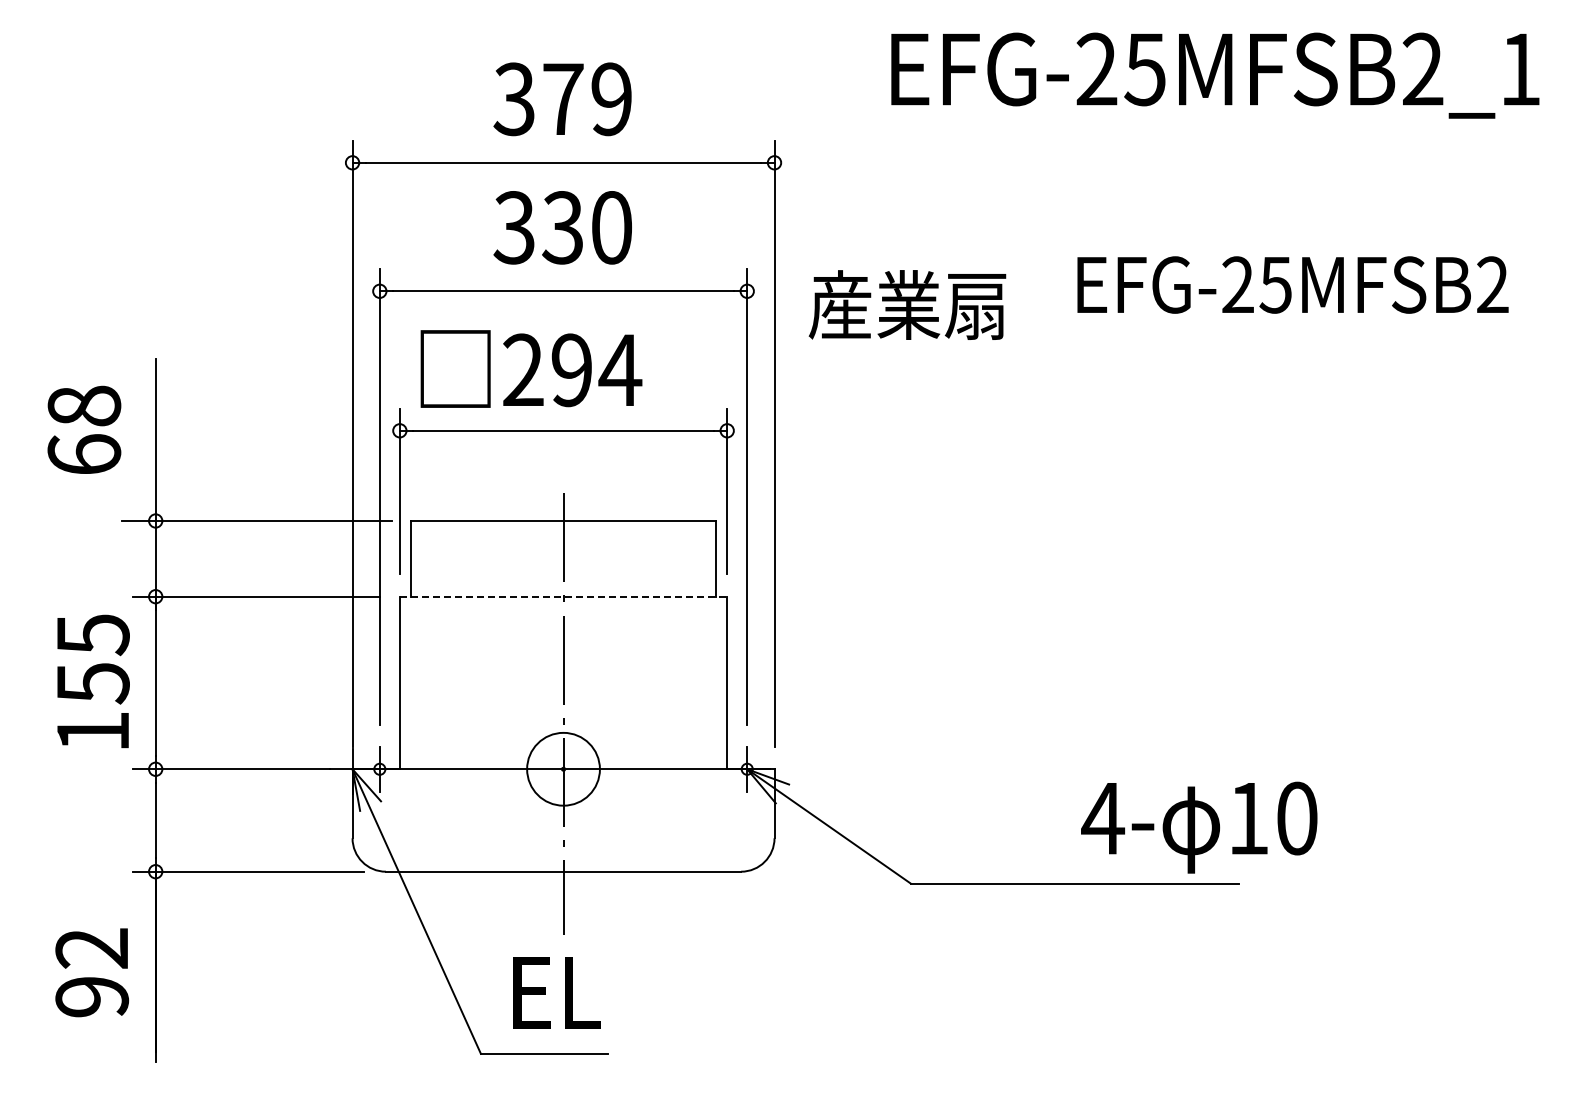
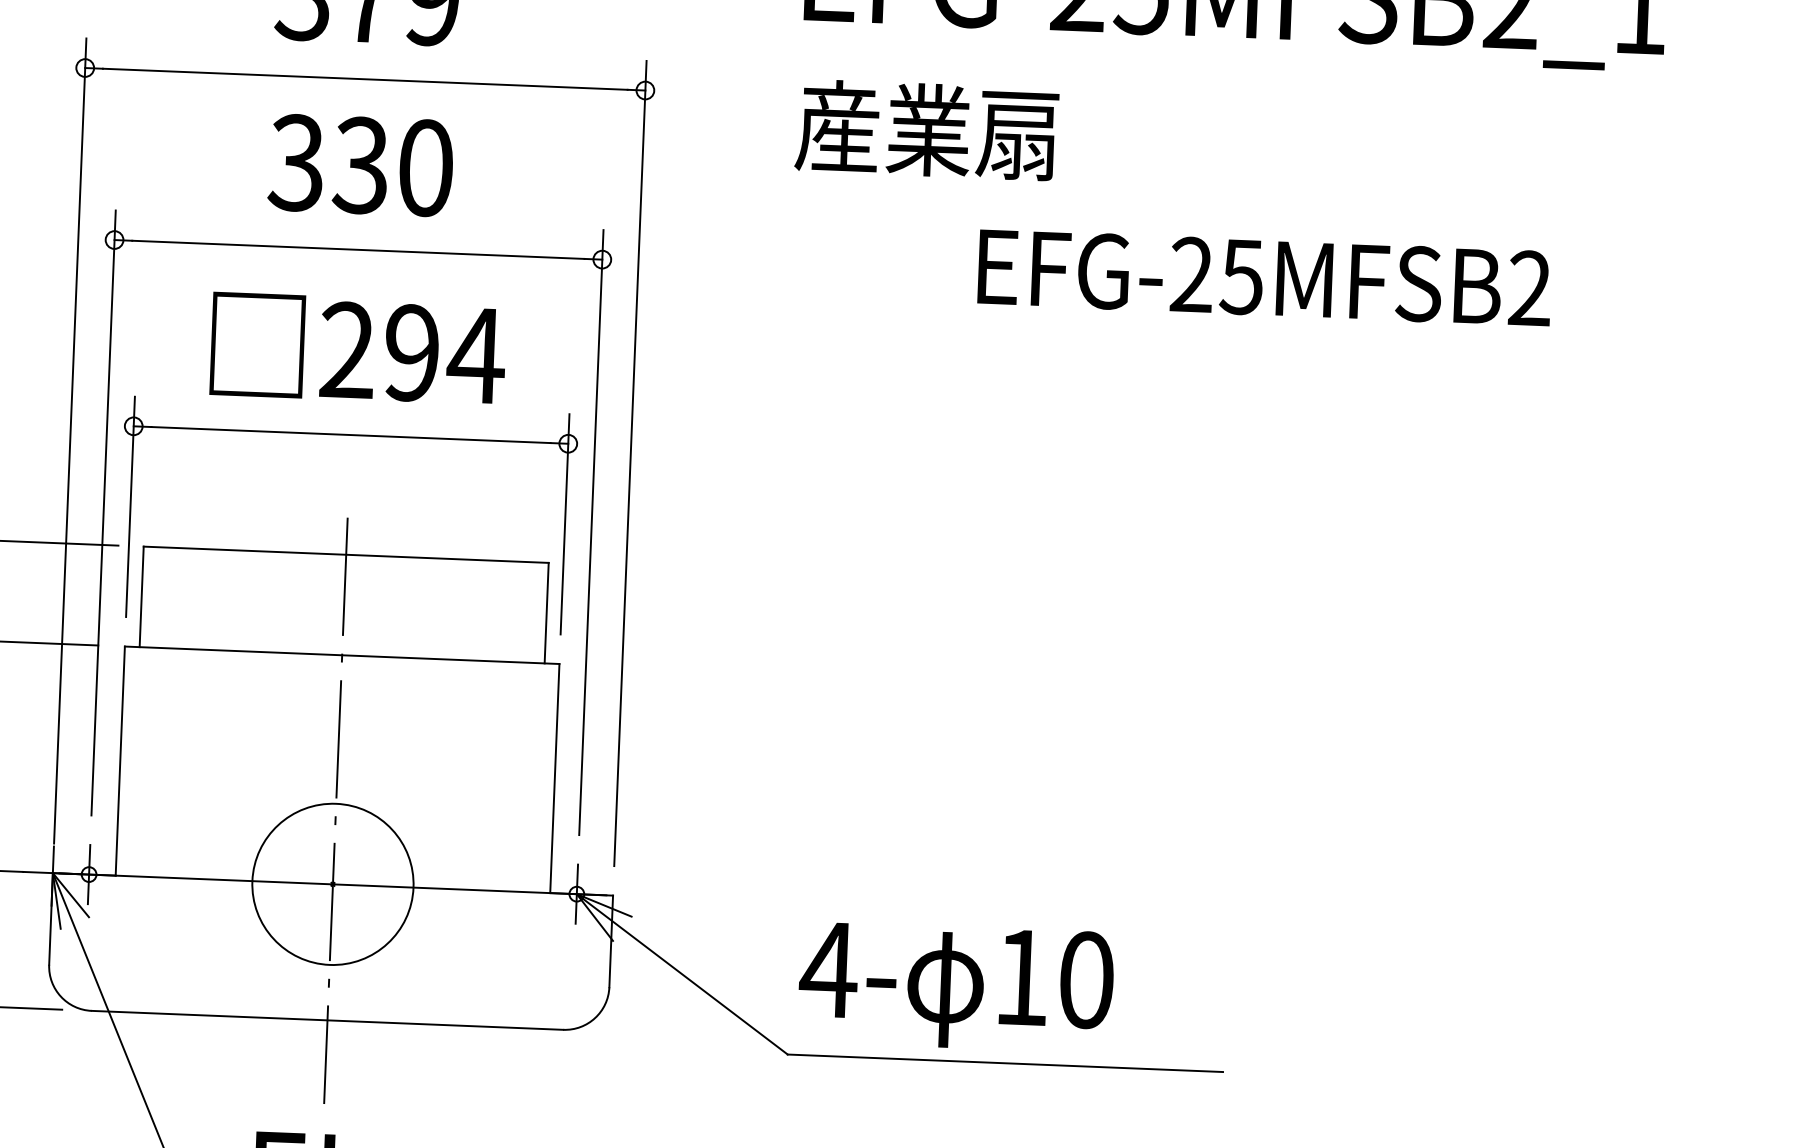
text: (1292, 284) -> (1264, 277), moved
text: (907, 304) -> (927, 129), moved
text: (531, 368) -> (358, 348), moved
line: (563, 596) -> (342, 655), dashed -> solid
circle: (563, 768) -> (332, 883), size x1.67
text: (1199, 827) -> (956, 986), moved

